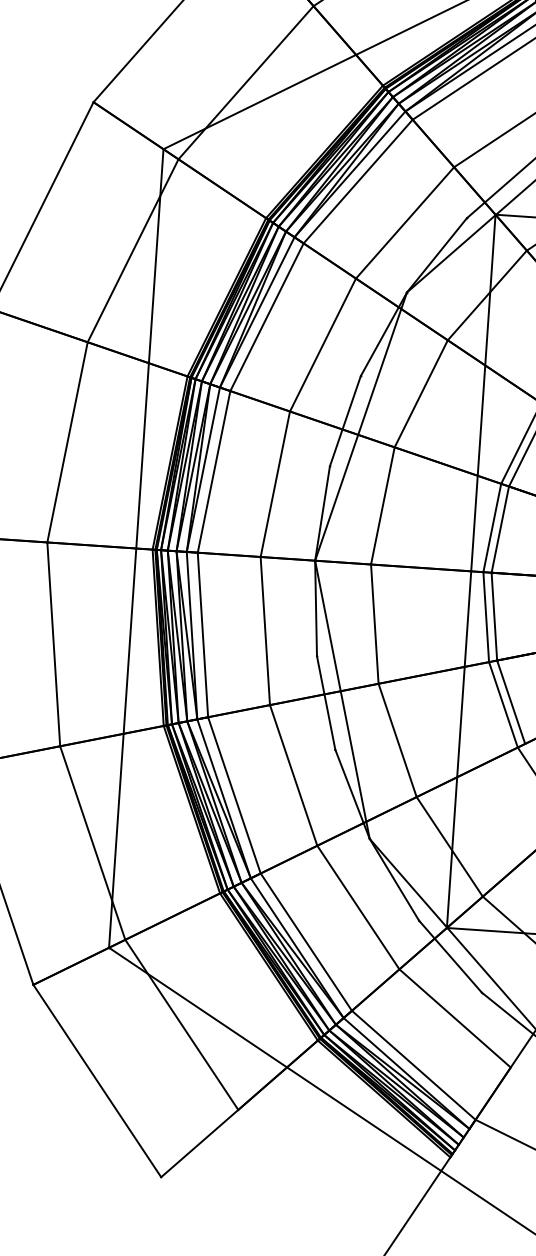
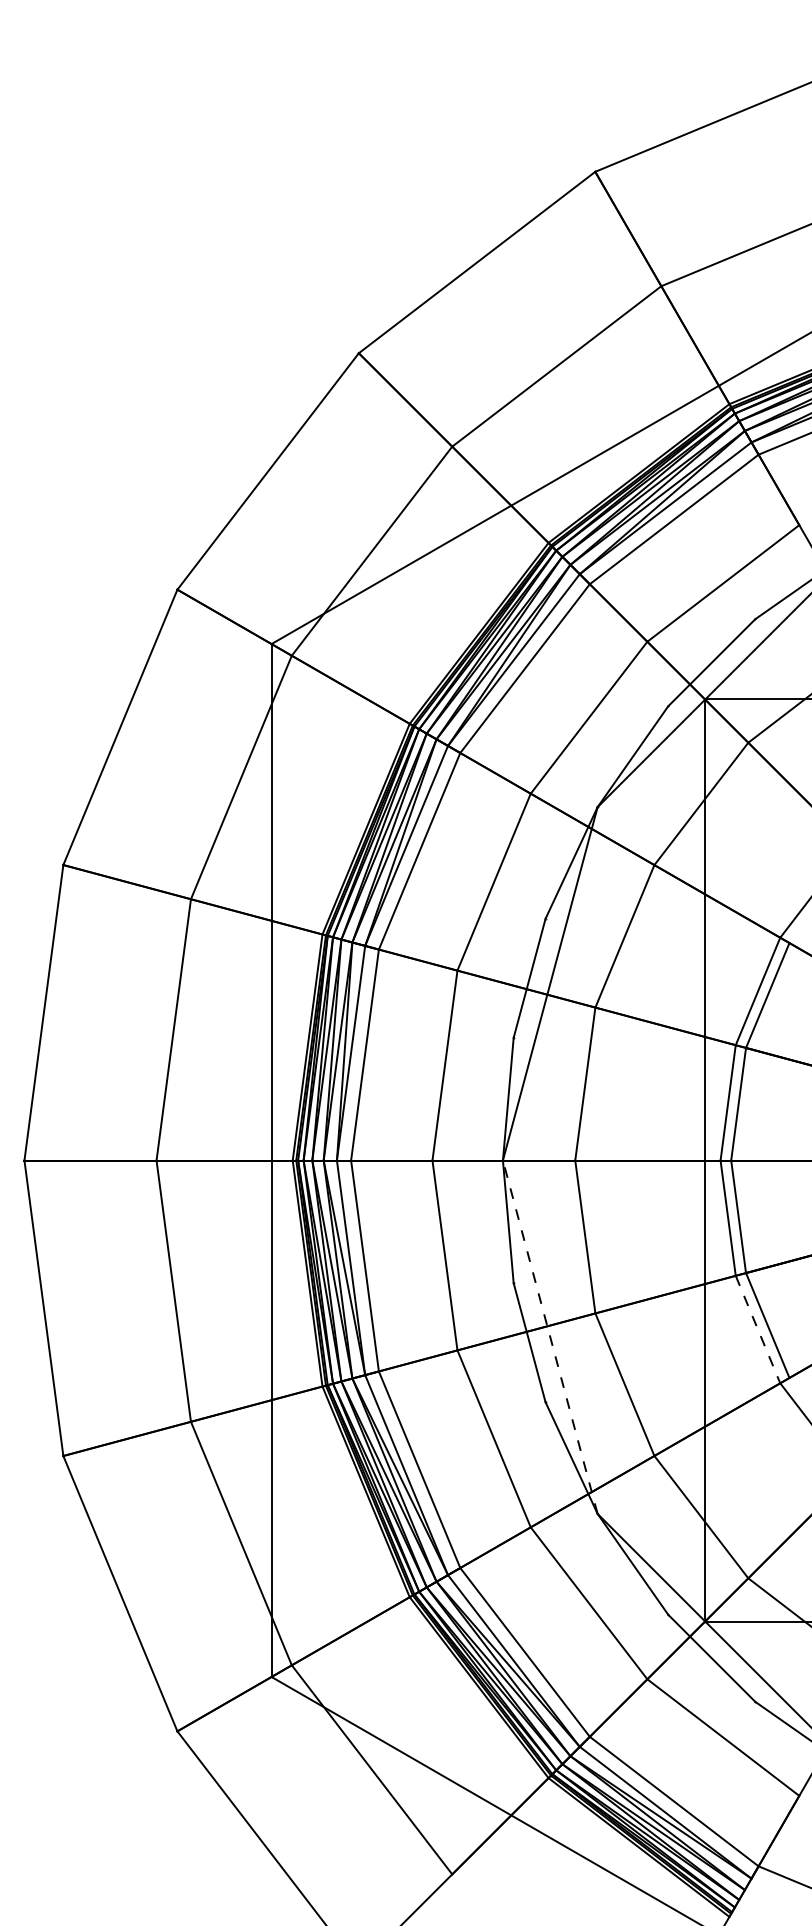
line: (342, 700) -> (550, 1337), solid -> dashed
line: (503, 705) -> (758, 1330), solid -> dashed

